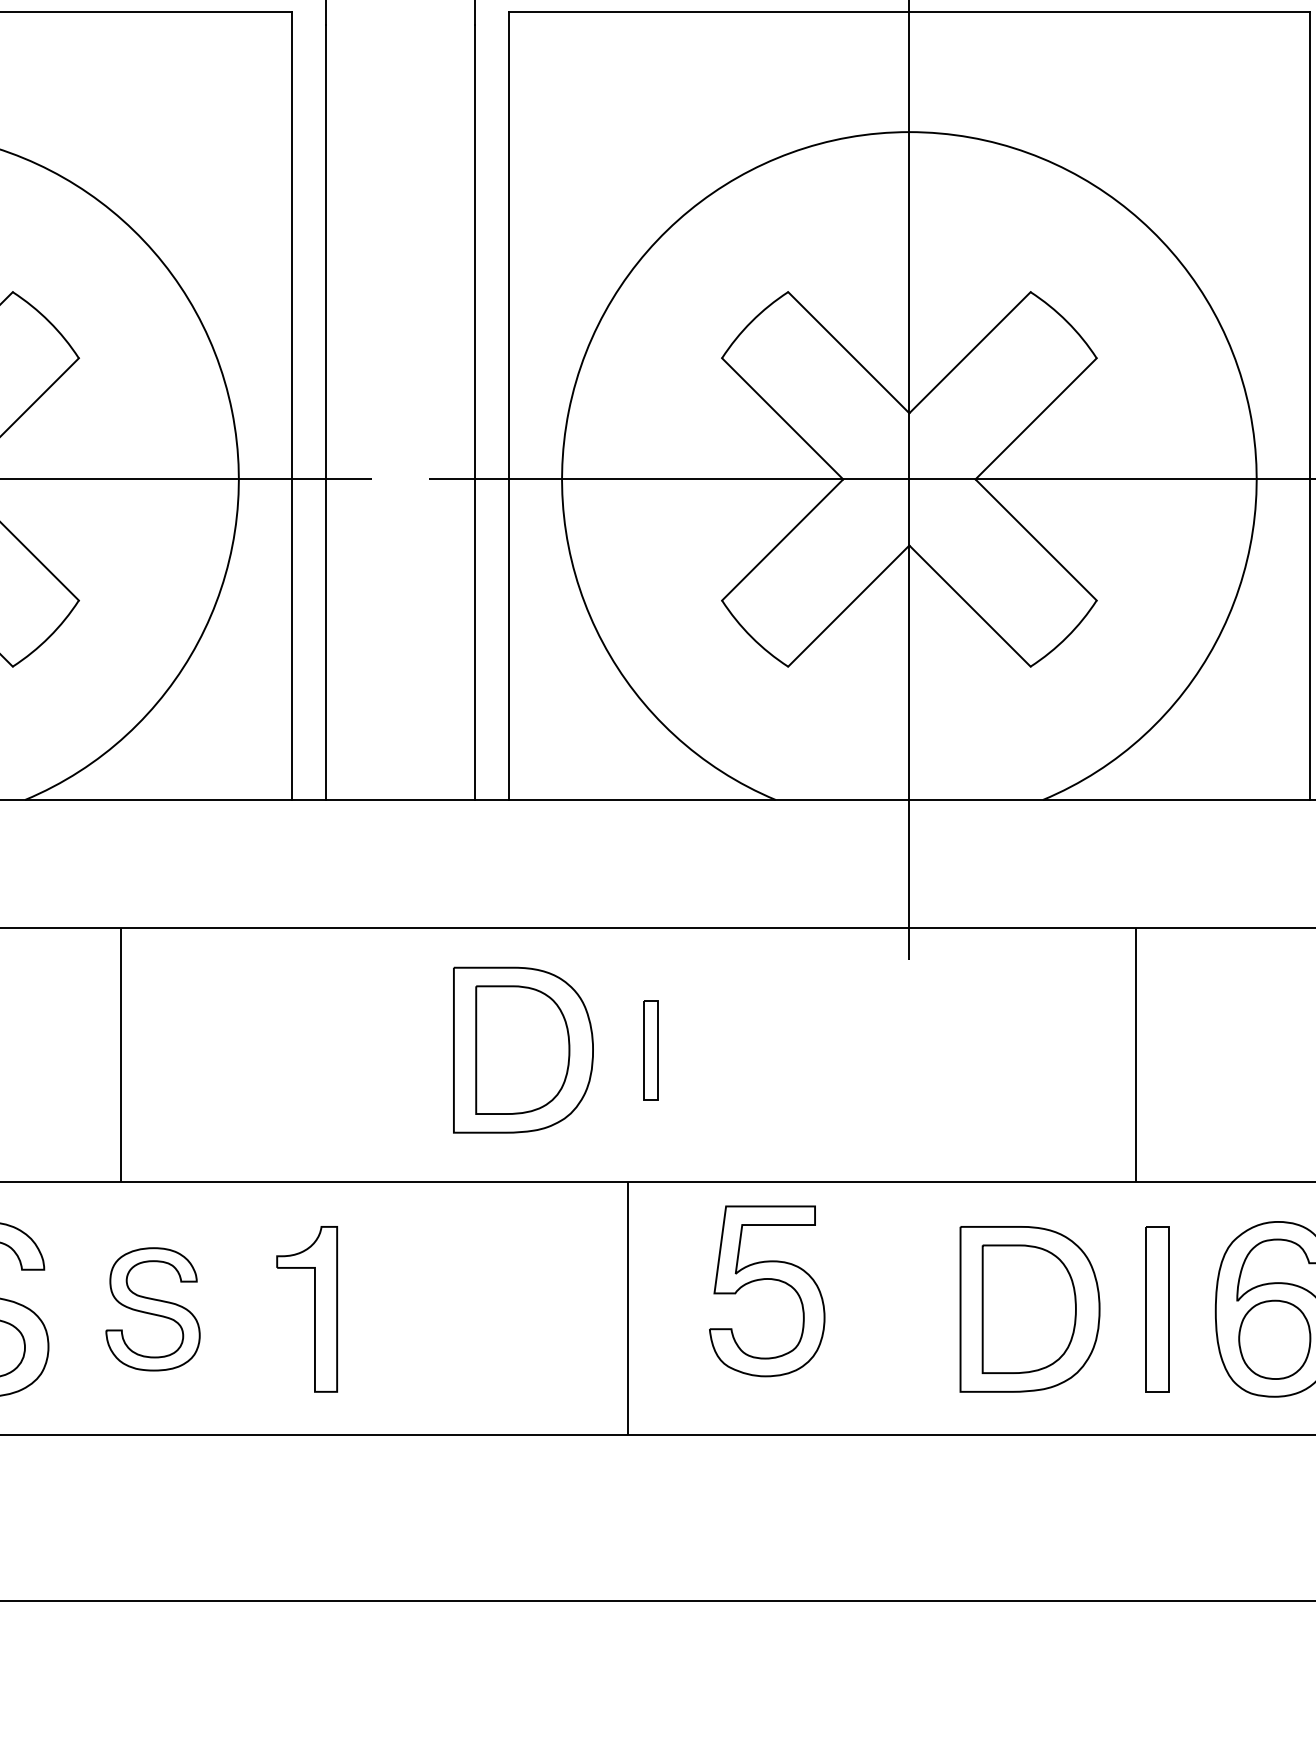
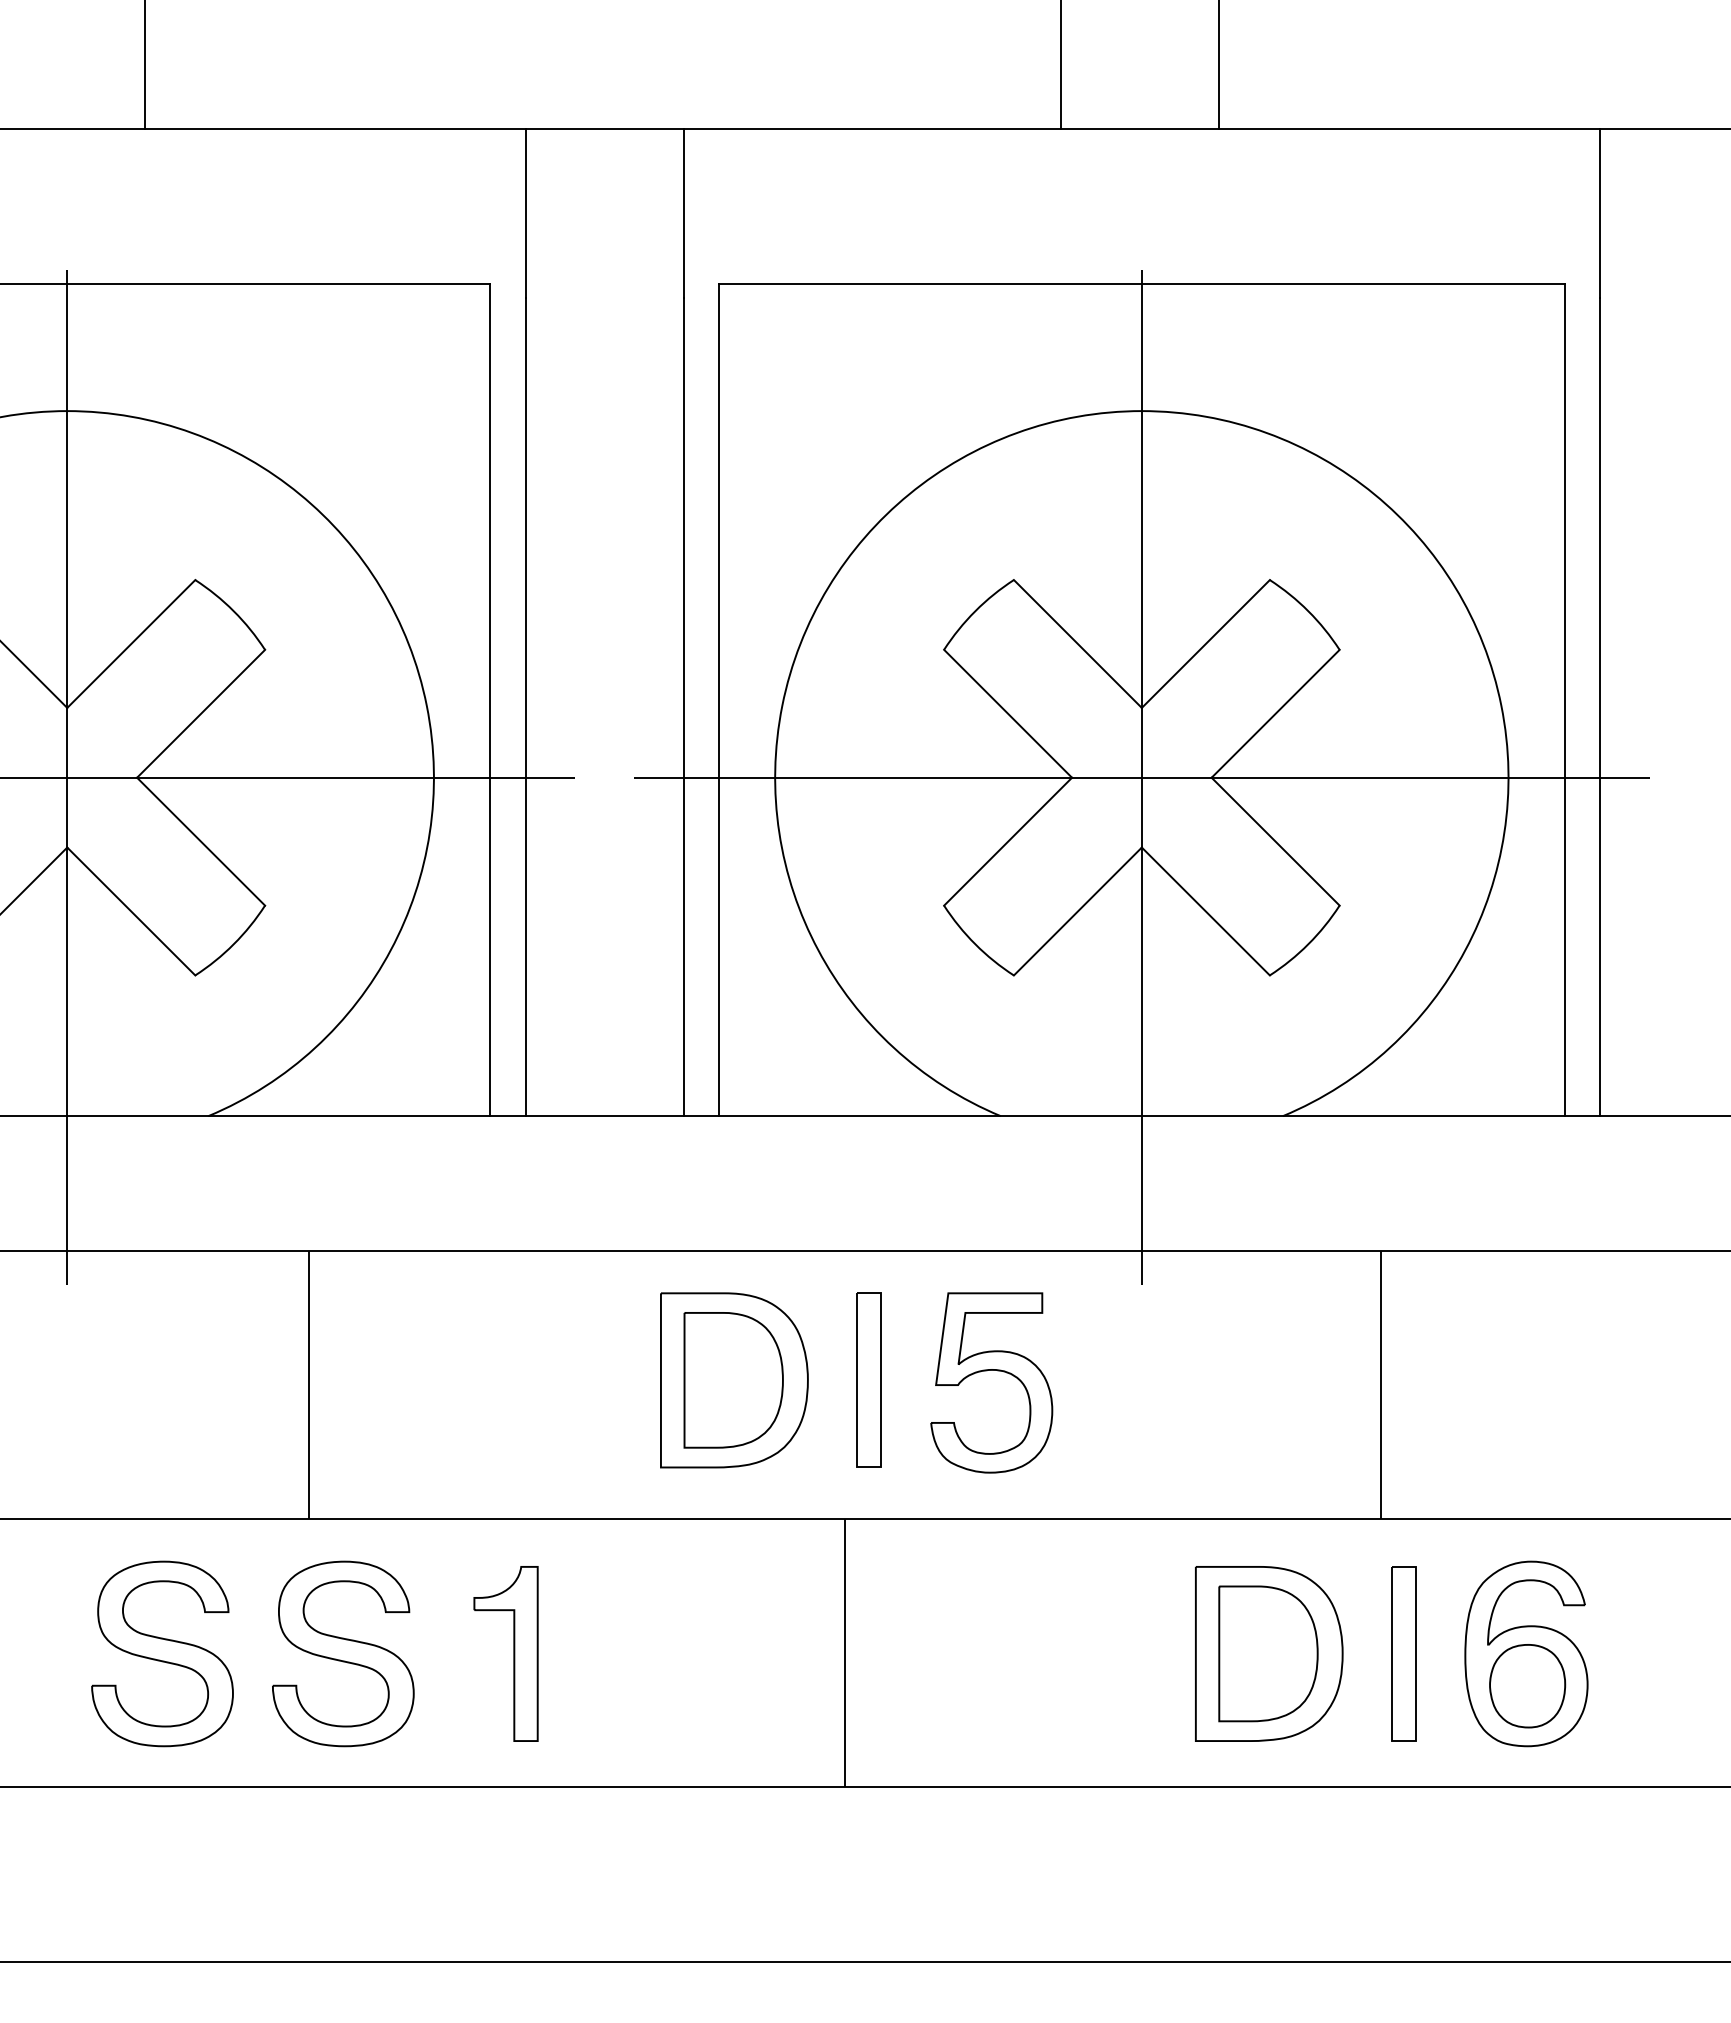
part: (650, 1049) -> (868, 1379), size x1.67
part: (763, 1280) -> (987, 1371), moved
part: (153, 1308) -> (343, 1653), size x1.43

